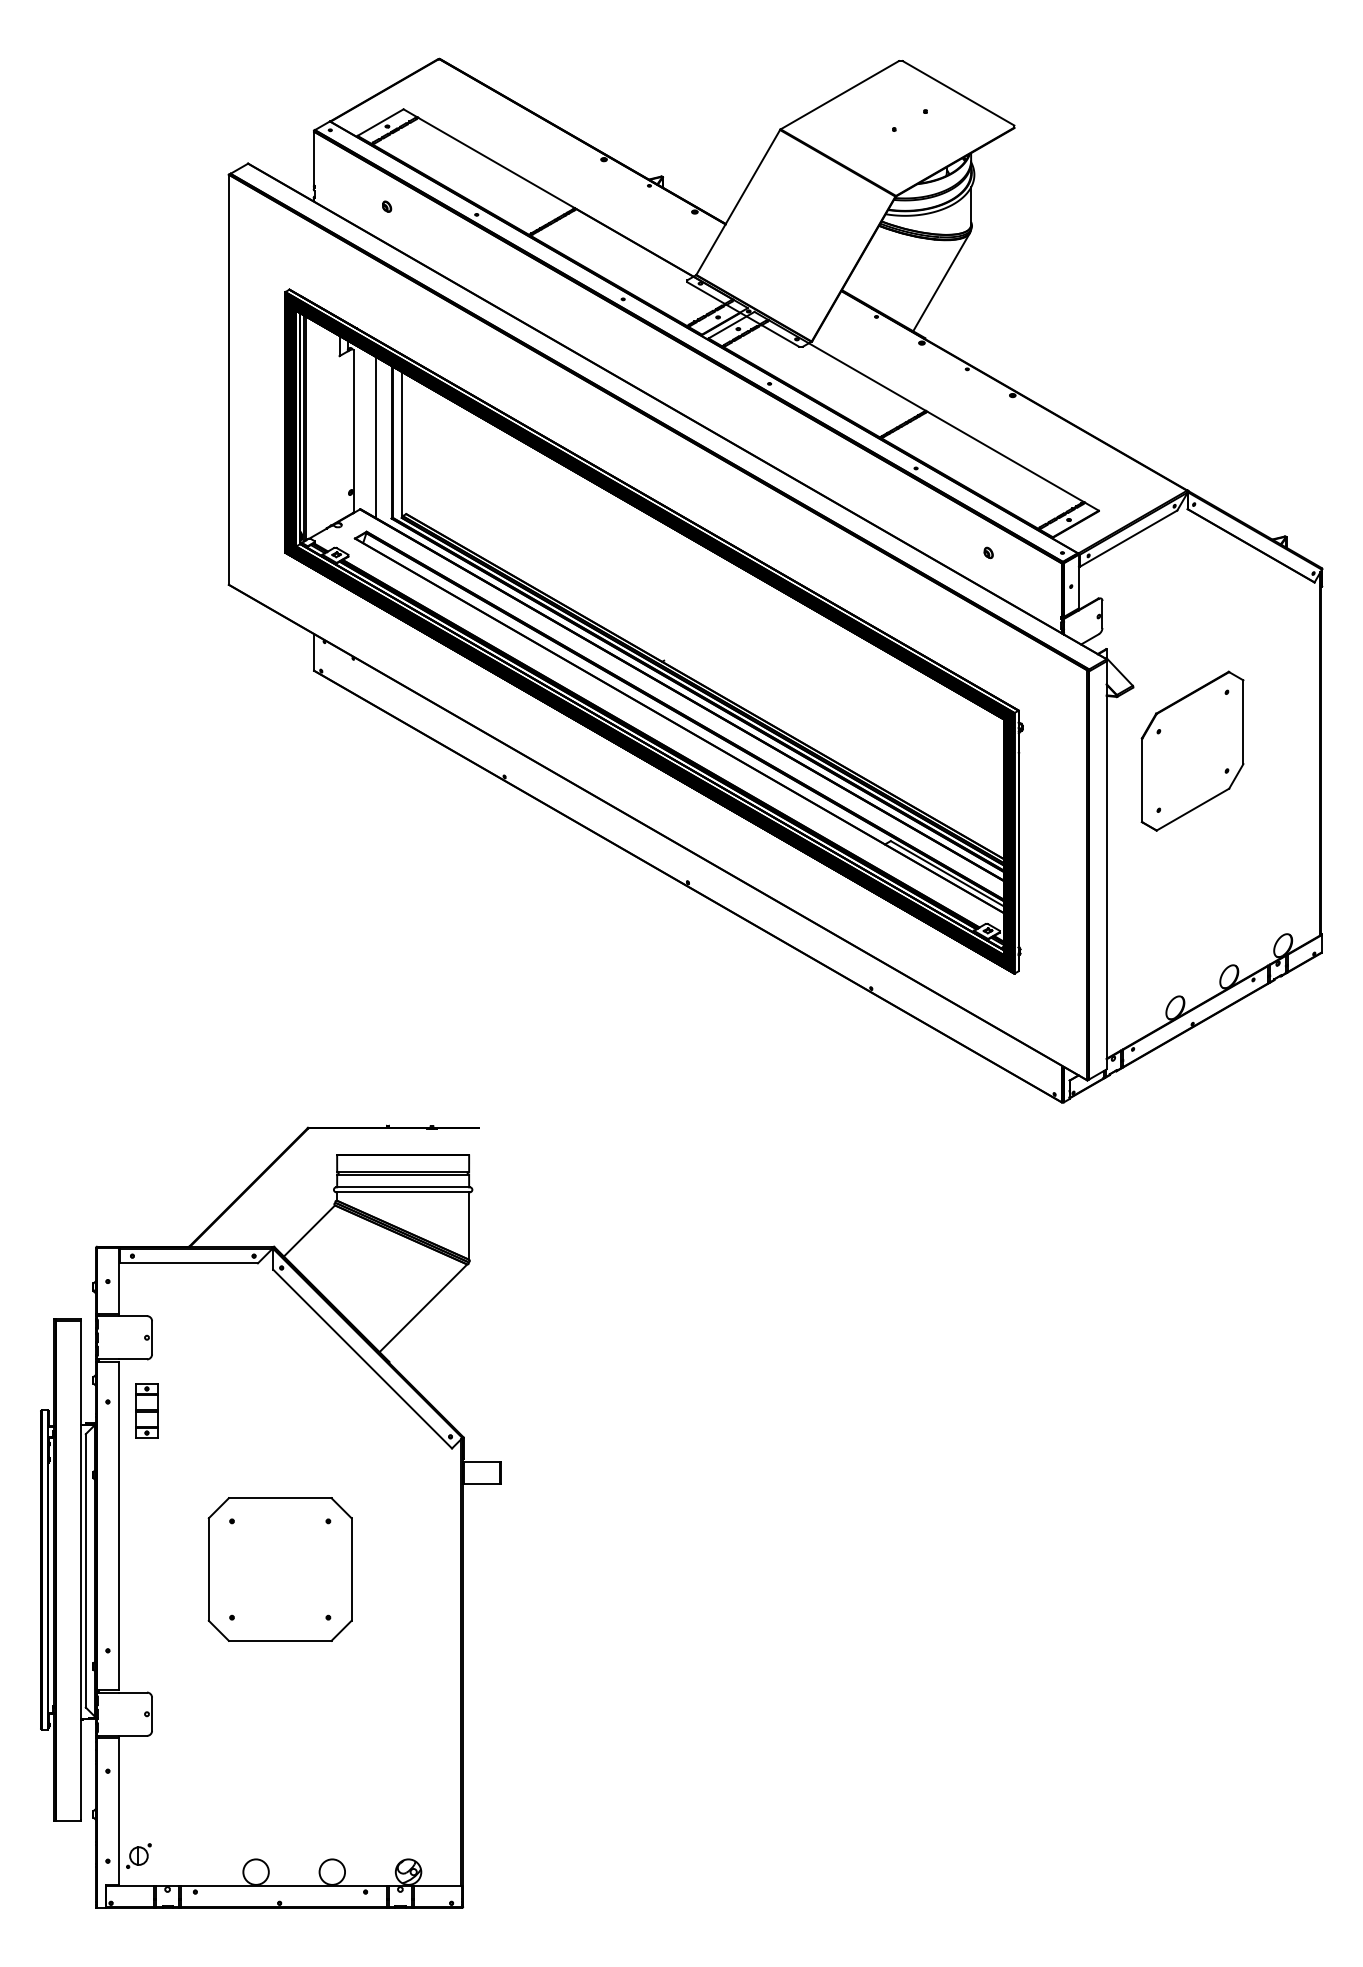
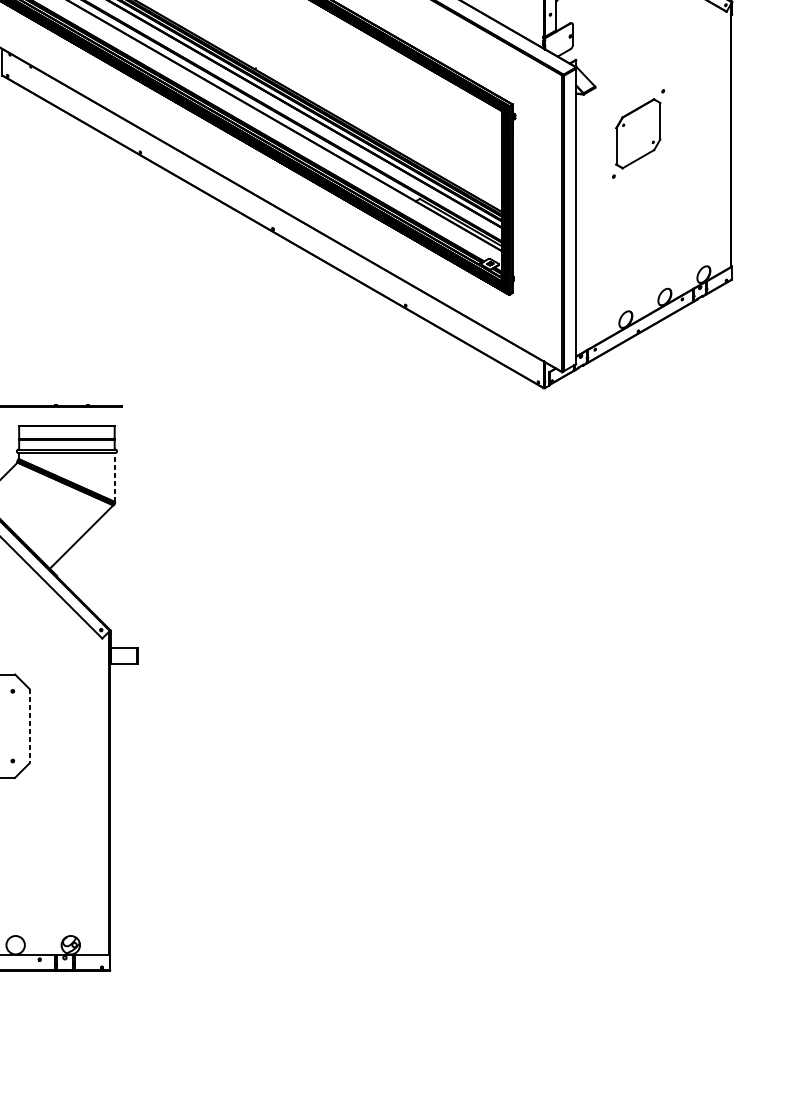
part: (1192, 750) -> (638, 133), size x0.6
line: (469, 1226) -> (114, 477), solid -> dashed
line: (351, 1570) -> (29, 726), solid -> dashed

